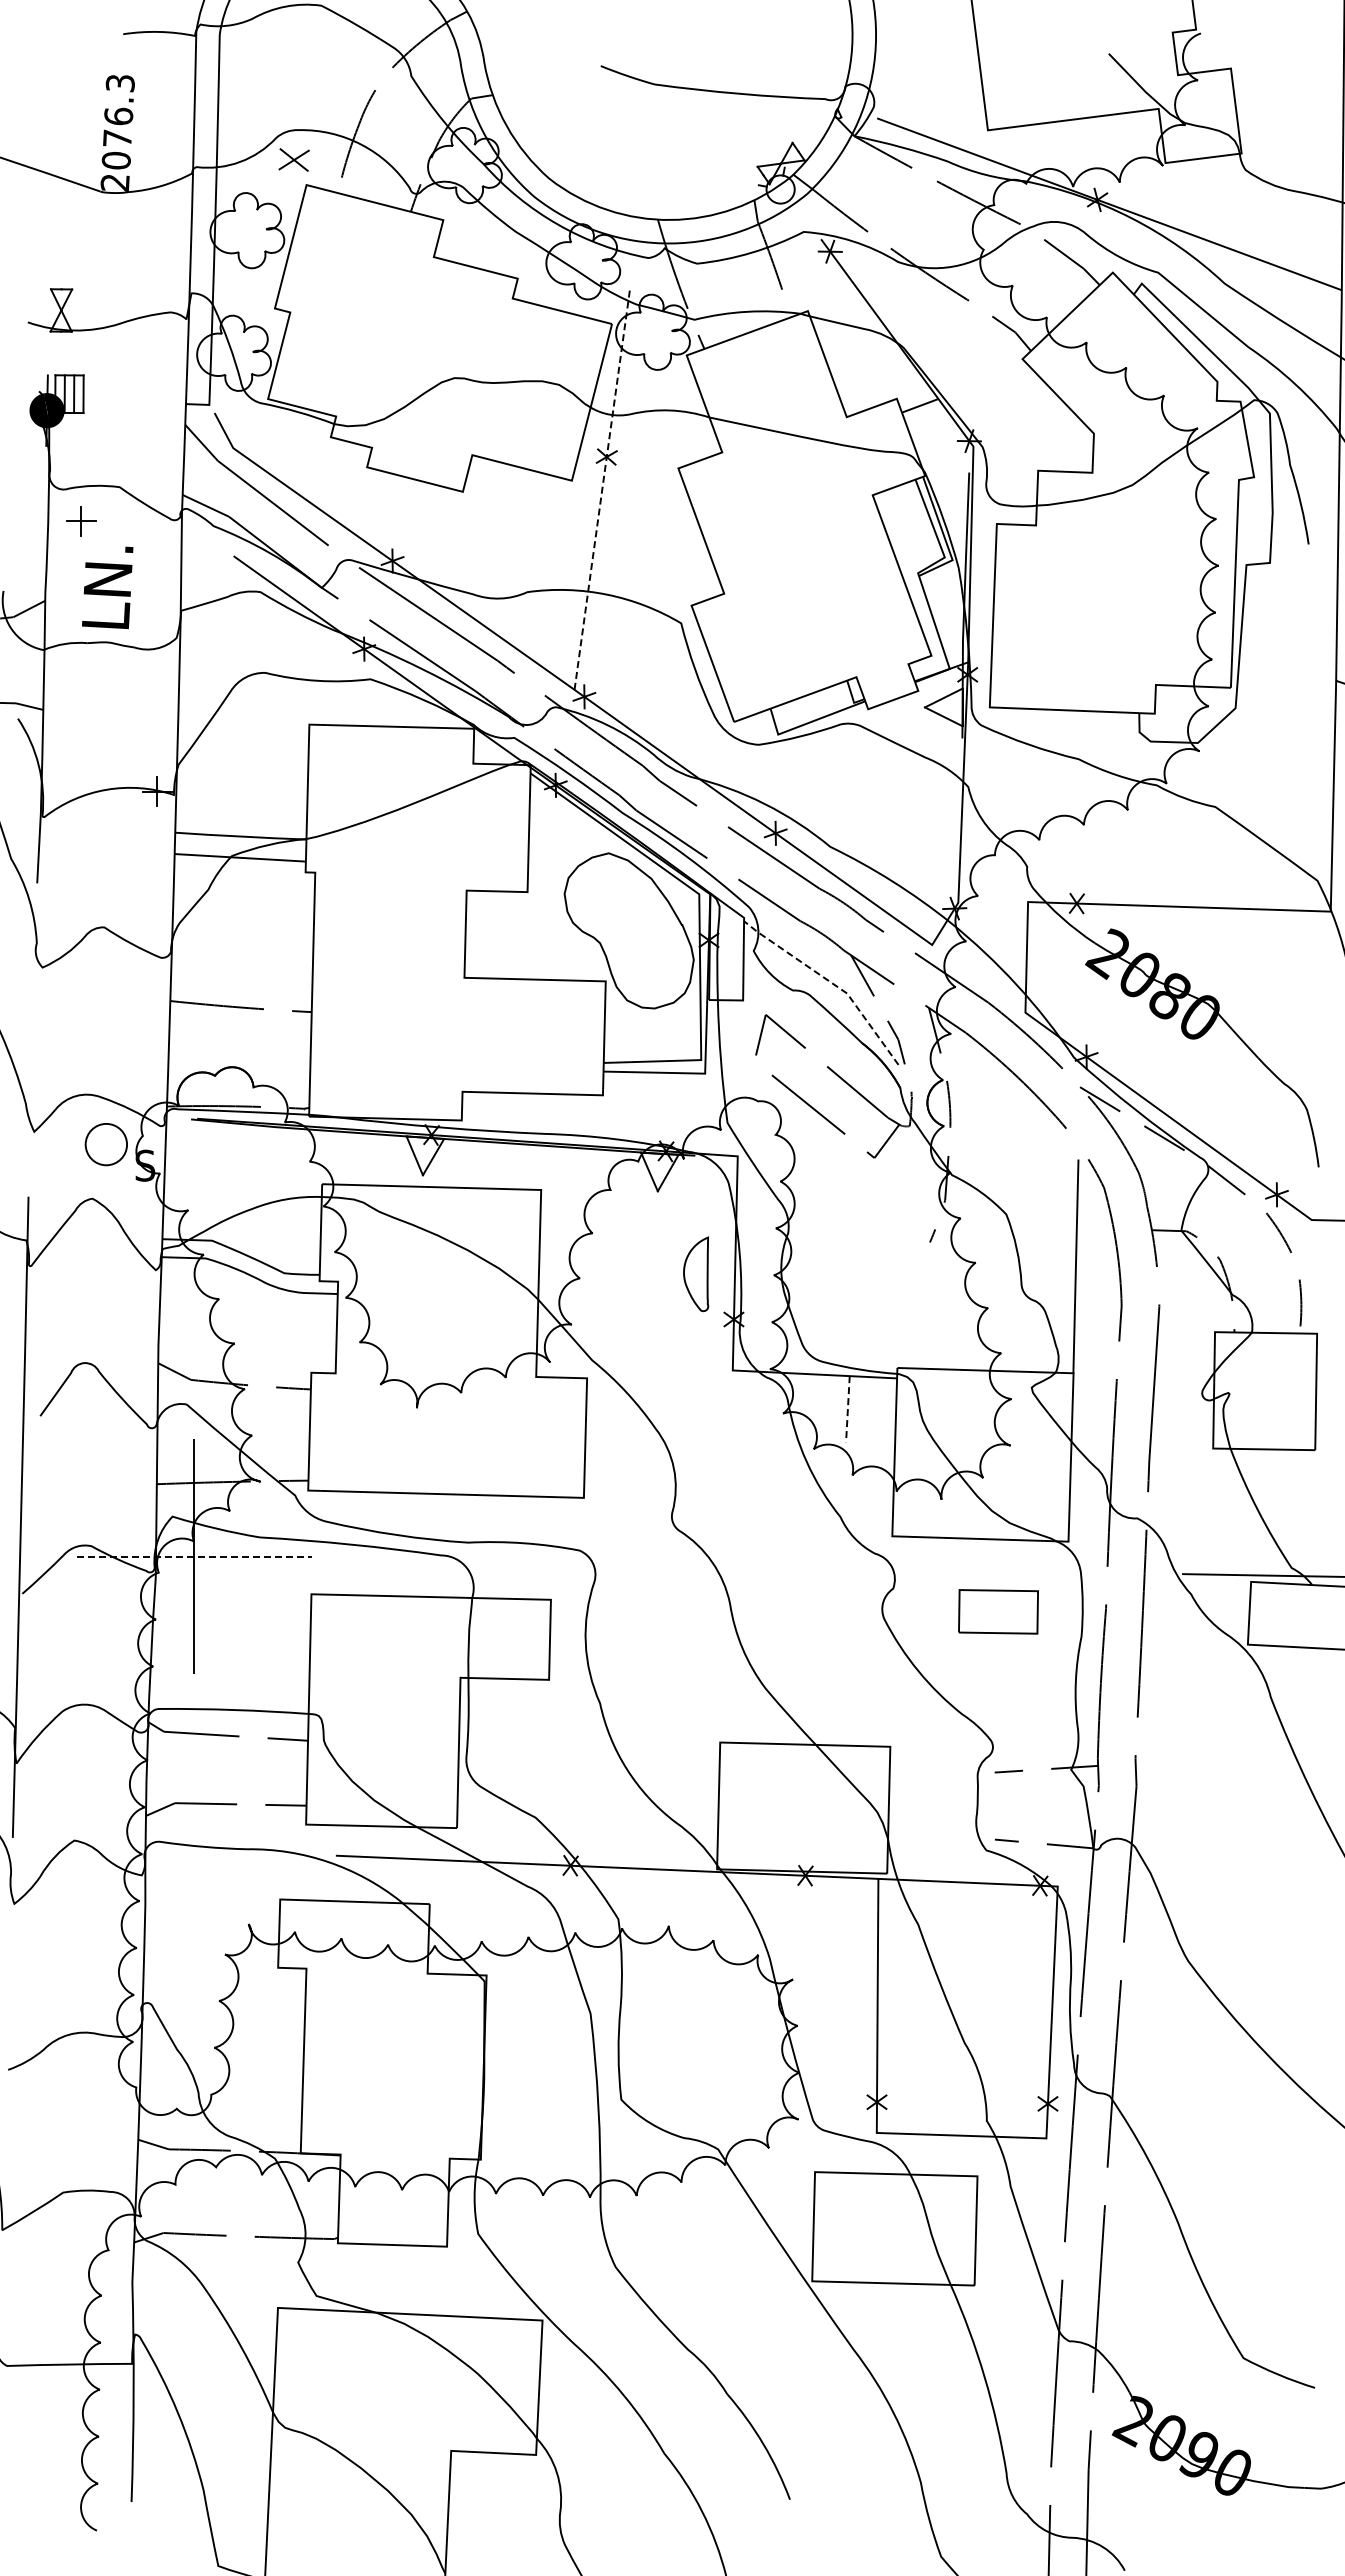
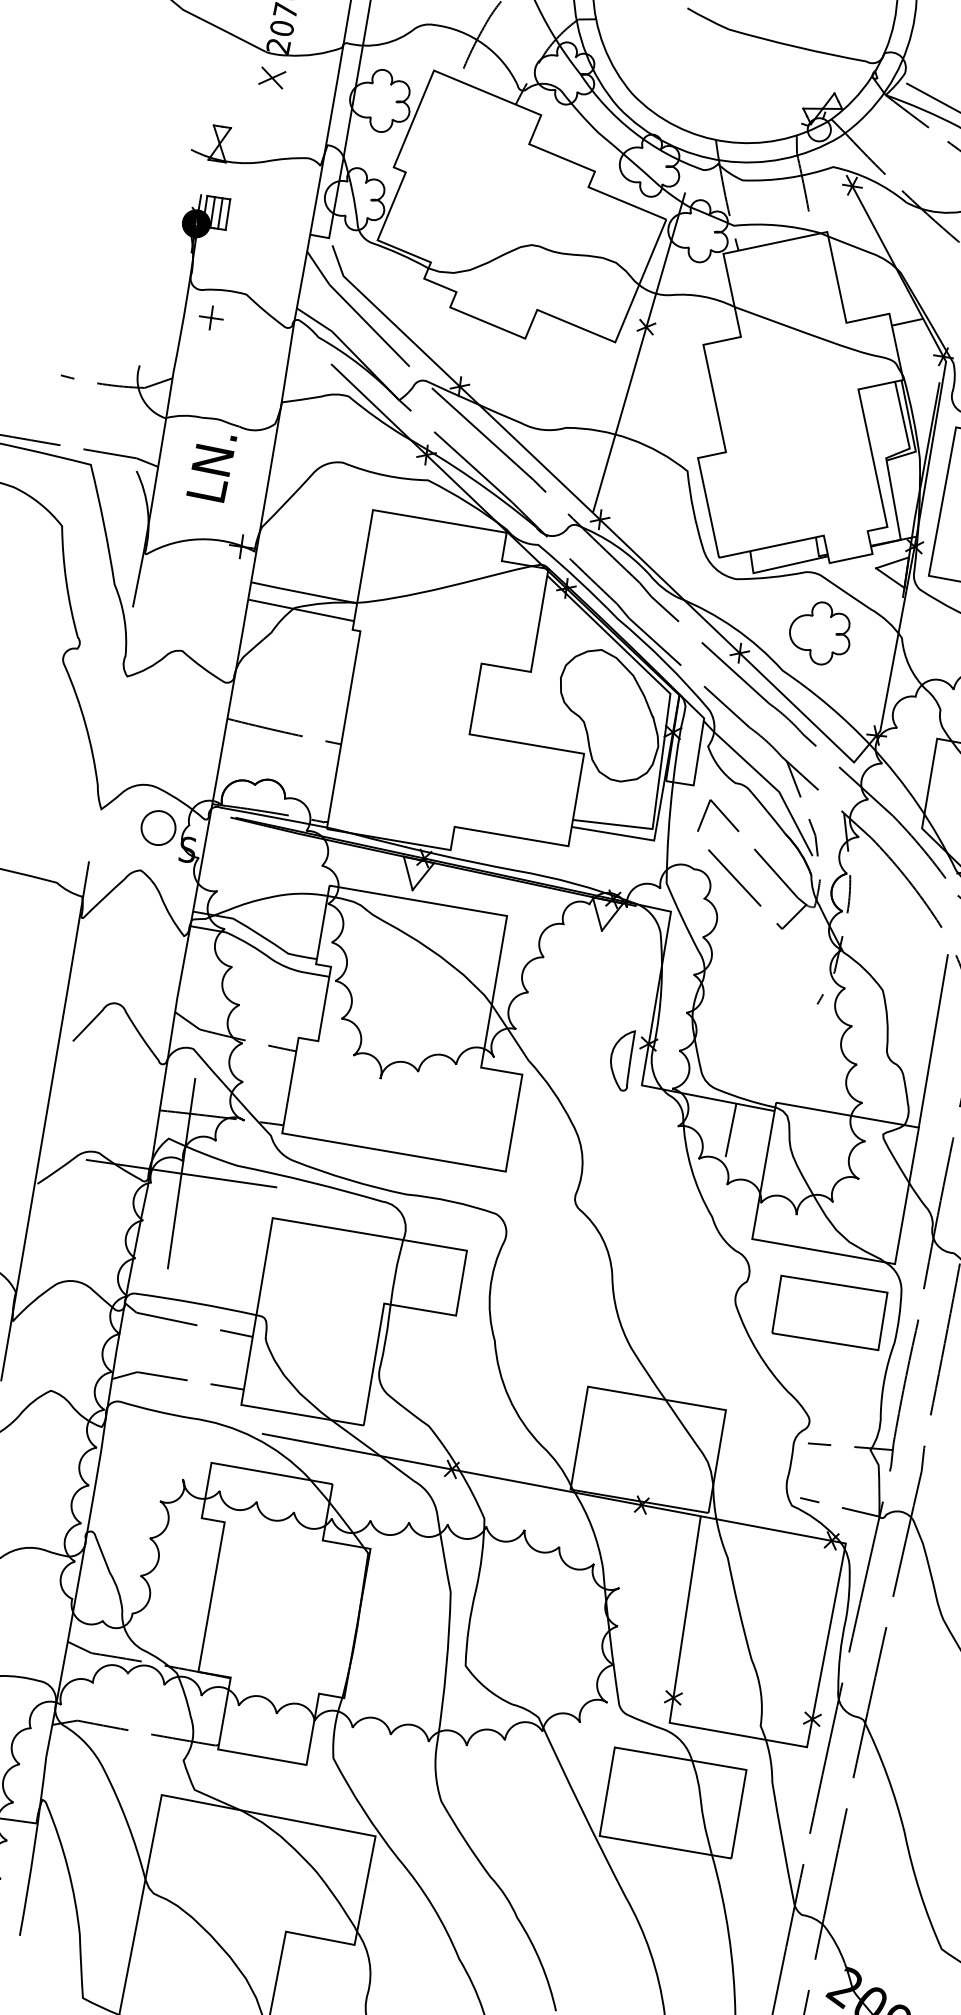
part: (293, 159) -> (271, 77), moved
line: (602, 489) -> (639, 353), dashed -> solid
text: (107, 587) -> (211, 466), moved
part: (868, 794) -> (819, 632), added
line: (830, 982) -> (766, 781), dashed -> solid
part: (696, 1274) -> (621, 1059), moved
line: (847, 1409) -> (730, 1130), dashed -> solid
line: (194, 1556) -> (181, 1173), dashed -> solid
part: (998, 1611) -> (829, 1312), size x1.67

